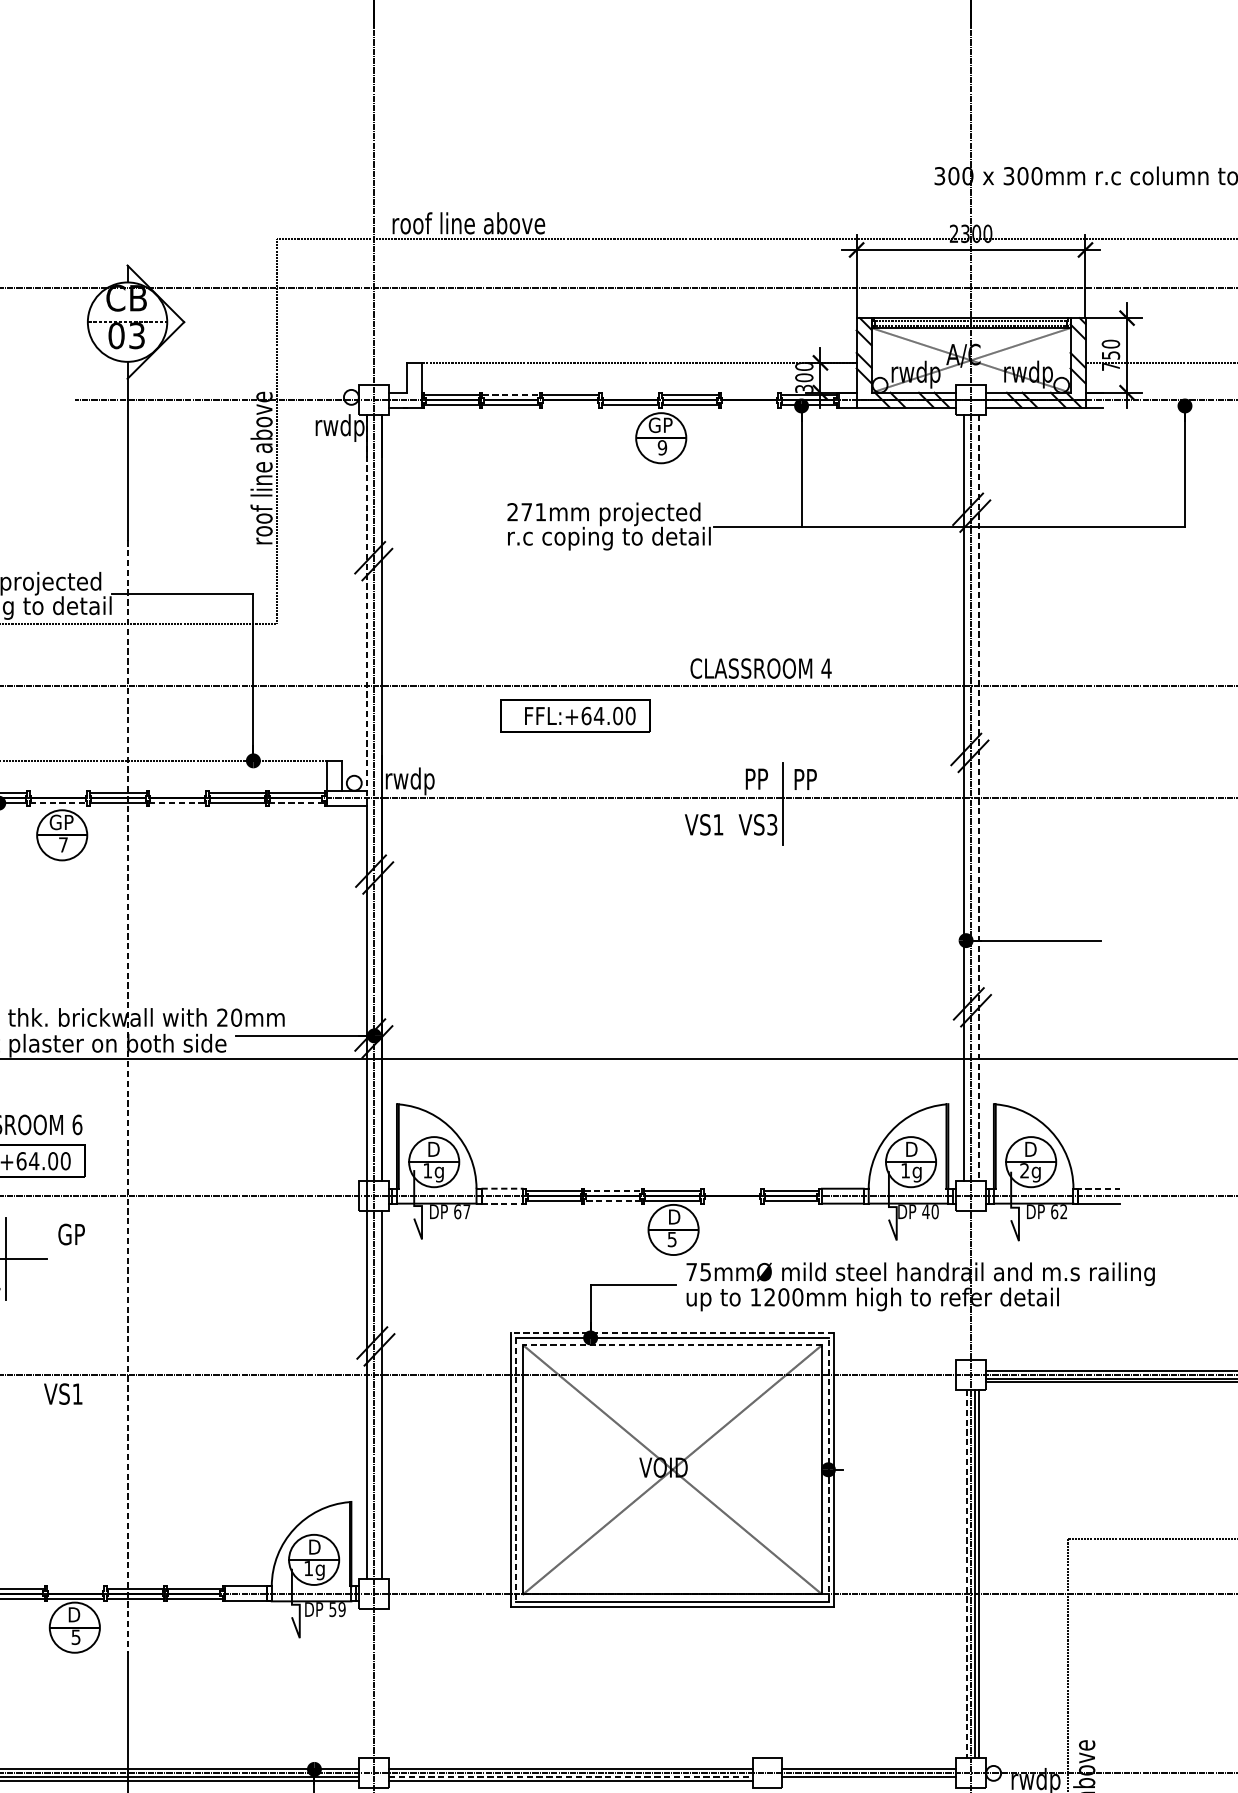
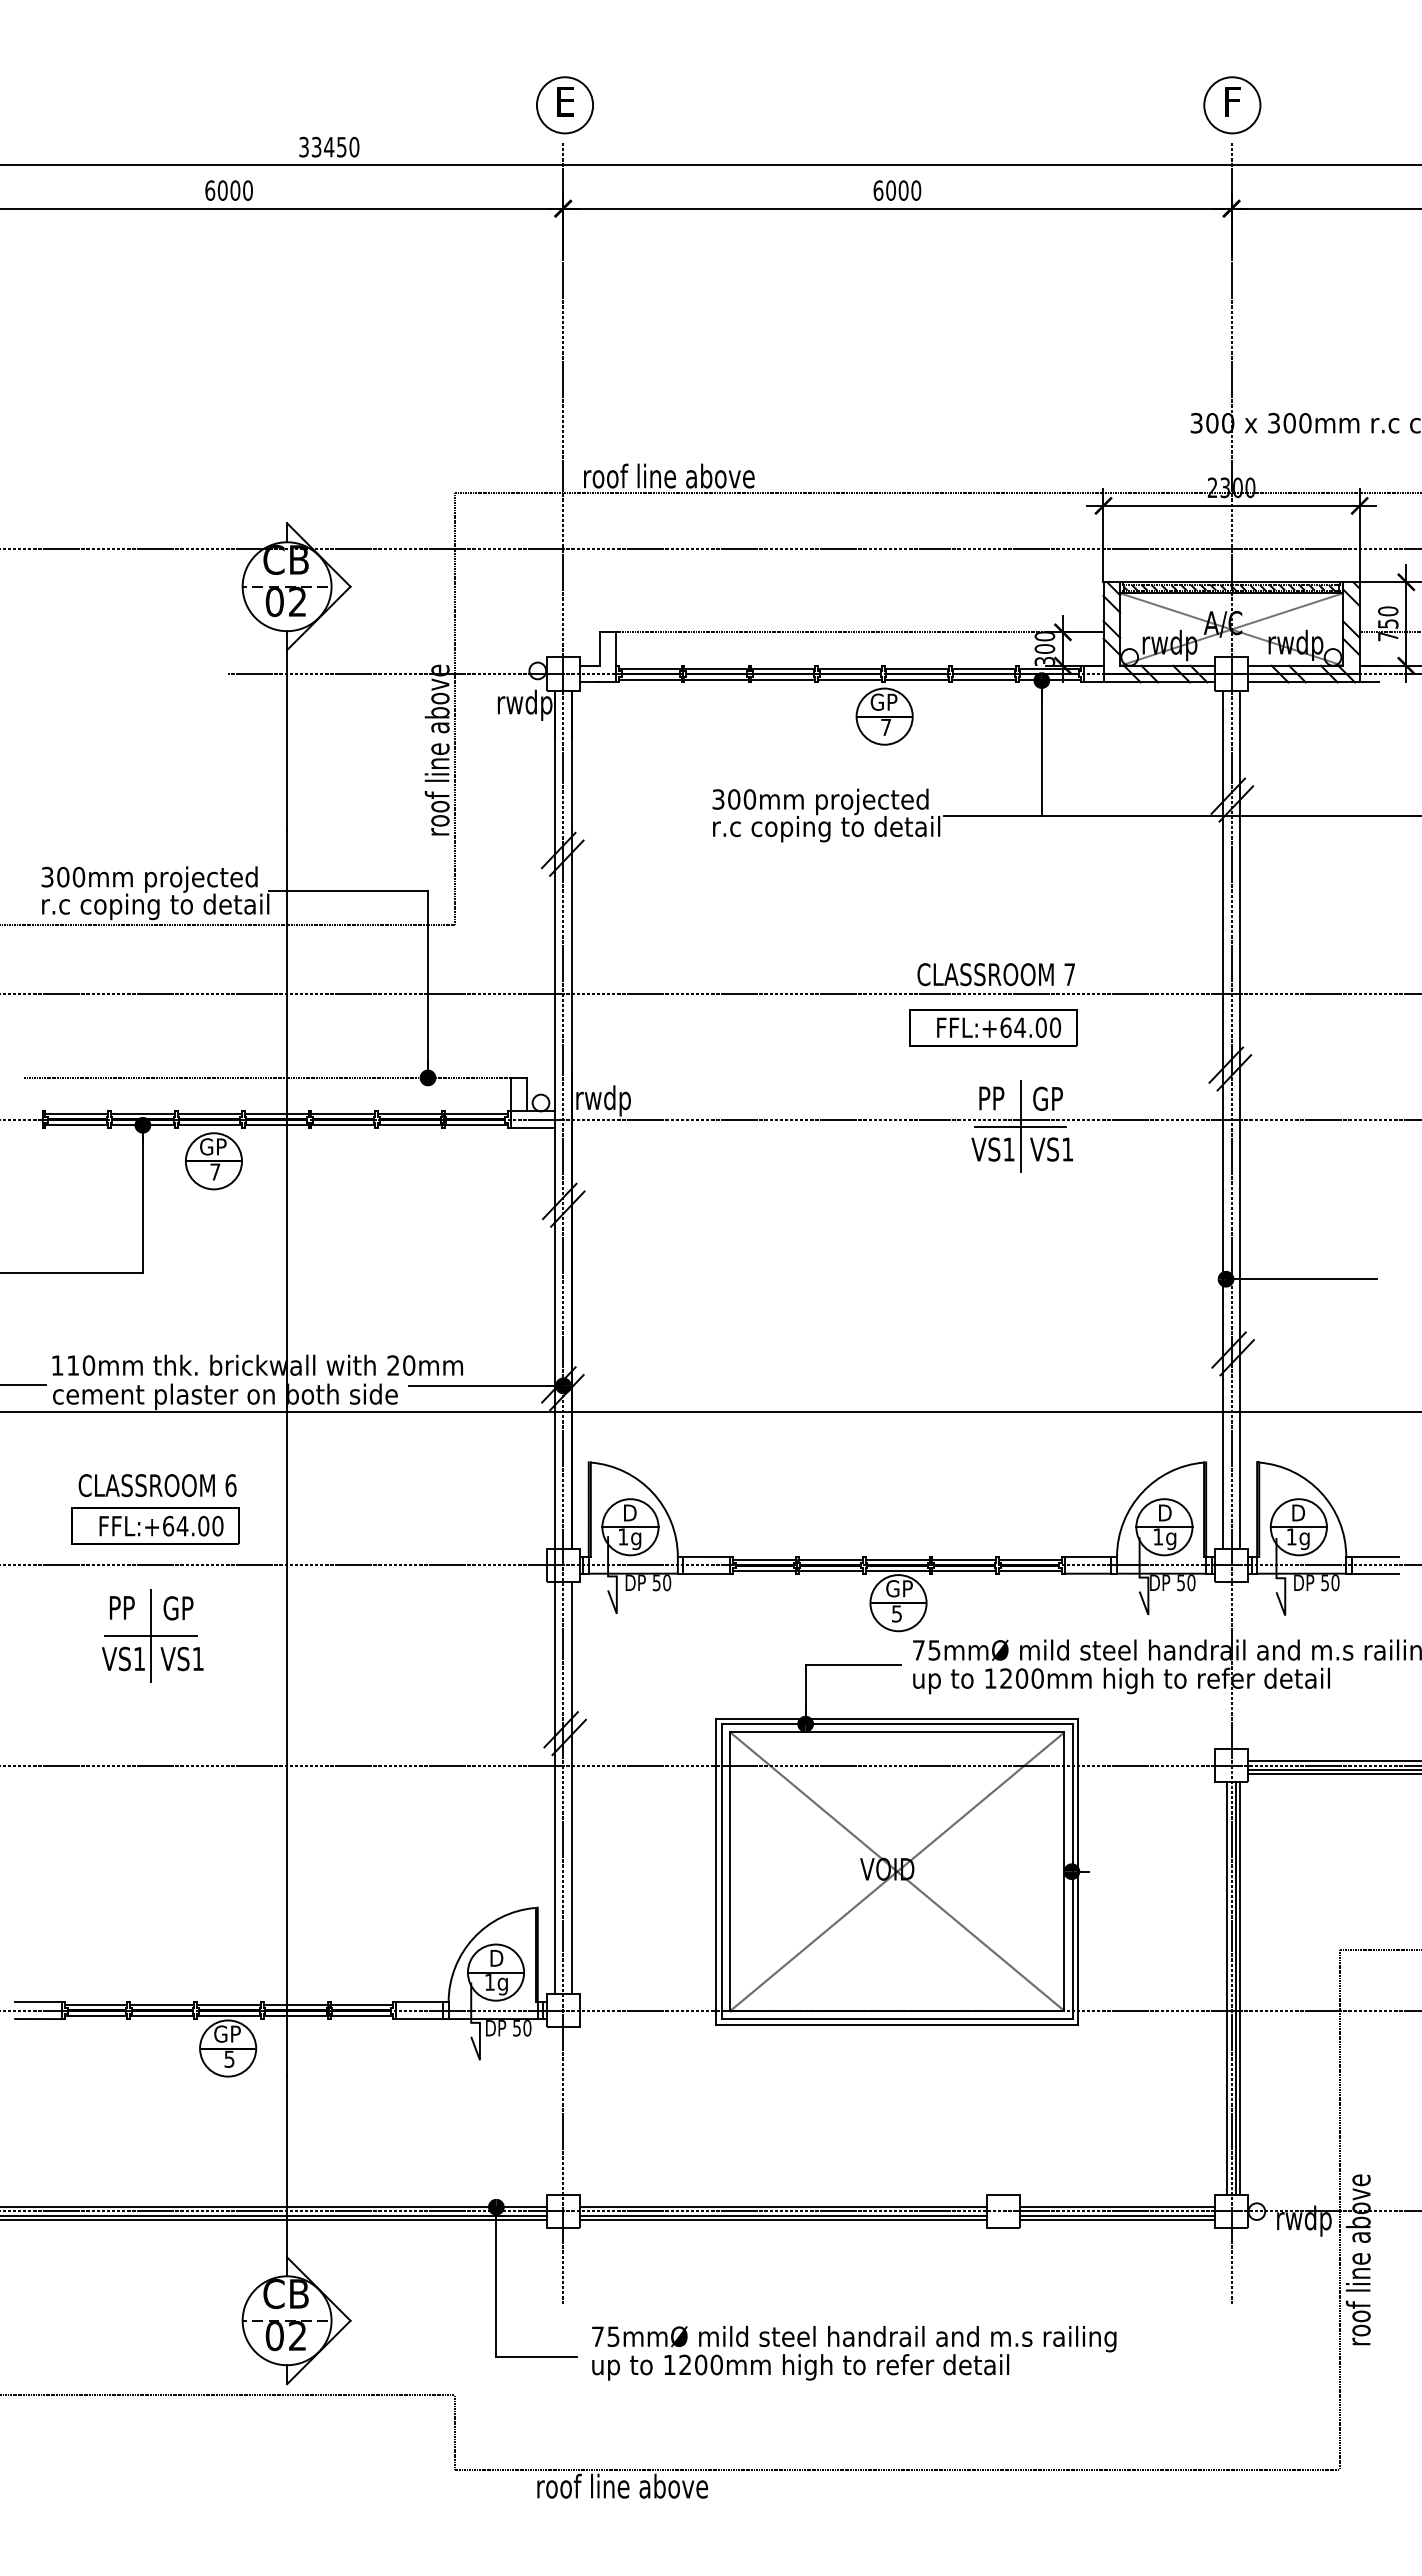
hatch: (970, 322) -> (1231, 587), added
text: (136, 336) -> (297, 602), 03 -> 02
line: (511, 395) -> (717, 668), dashed -> solid
line: (630, 395) -> (850, 668), added
line: (749, 395) -> (983, 668), added
line: (570, 405) -> (783, 679), added
line: (749, 405) -> (983, 679), added
text: (661, 447) -> (885, 727), 9 -> 7
text: (527, 512) -> (734, 799), 271mm -> 300mm
line: (366, 610) -> (554, 909), dashed -> solid
text: (826, 668) -> (1069, 974), 4 -> 7
part: (575, 715) -> (993, 1027), moved
text: (806, 779) -> (1047, 1098), PP -> GP
line: (58, 793) -> (209, 1114), added
line: (177, 793) -> (343, 1114), added
line: (978, 797) -> (1239, 1119), dashed -> solid
line: (59, 803) -> (210, 1125), dashed -> solid
line: (177, 803) -> (343, 1125), dashed -> solid
line: (296, 803) -> (476, 1125), dashed -> solid
line: (782, 804) -> (1020, 1126), added
text: (703, 824) -> (1051, 1149), moved
text: (771, 824) -> (1008, 1149), VS3 -> VS1
line: (127, 1096) -> (287, 1453), dashed -> solid
text: (1024, 1170) -> (1291, 1536), 2g -> 1g
line: (502, 1188) -> (707, 1556), dashed -> solid
line: (1098, 1189) -> (1374, 1557), dashed -> solid
line: (613, 1190) -> (831, 1559), dashed -> solid
line: (732, 1190) -> (964, 1559), added
line: (612, 1200) -> (830, 1570), dashed -> solid
line: (732, 1200) -> (964, 1570), added
line: (502, 1203) -> (707, 1573), dashed -> solid
text: (461, 1211) -> (661, 1582), 67 -> 50
text: (925, 1211) -> (1180, 1582), 40 -> 50
text: (1059, 1211) -> (1330, 1582), 62 -> 50
text: (674, 1216) -> (899, 1588), D -> GP
text: (71, 1234) -> (178, 1608), moved
line: (672, 1332) -> (897, 1718), dashed -> solid
line: (671, 1345) -> (896, 1732), dashed -> solid
text: (62, 1393) -> (181, 1658), moved
line: (515, 1469) -> (721, 1871), dashed -> solid
line: (828, 1469) -> (1072, 1871), dashed -> solid
line: (967, 1574) -> (1227, 1989), dashed -> solid
line: (76, 1589) -> (229, 2005), added
text: (342, 1609) -> (527, 2028), 59 -> 50
text: (74, 1614) -> (227, 2033), D -> GP
line: (570, 1776) -> (783, 2215), dashed -> solid
line: (869, 1780) -> (1117, 2219), added

